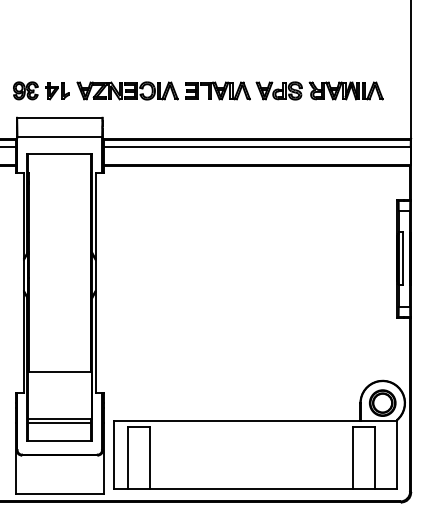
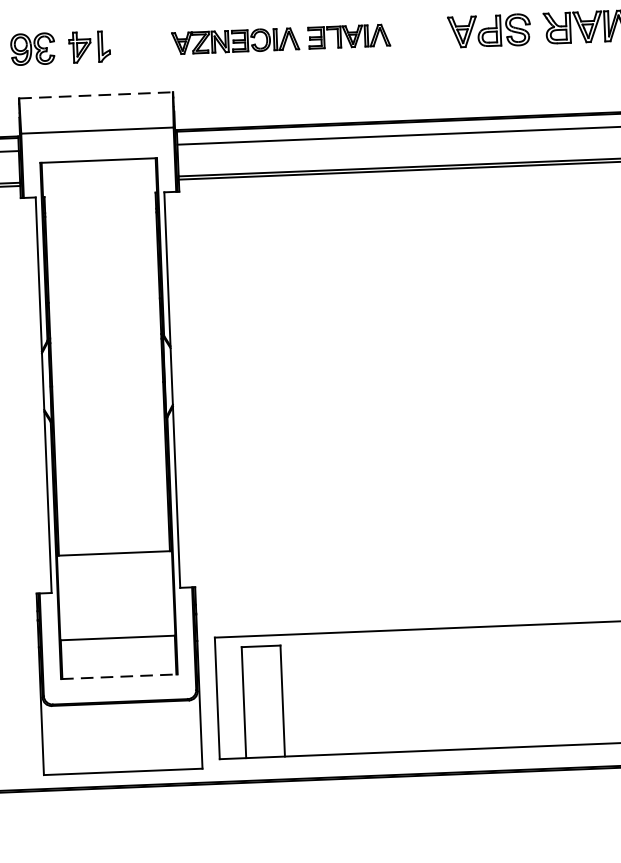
part: (163, 90) -> (280, 38), size x0.7
line: (59, 117) -> (95, 94), solid -> dashed
line: (59, 422) -> (117, 643), removed
line: (60, 440) -> (120, 676), solid -> dashed

